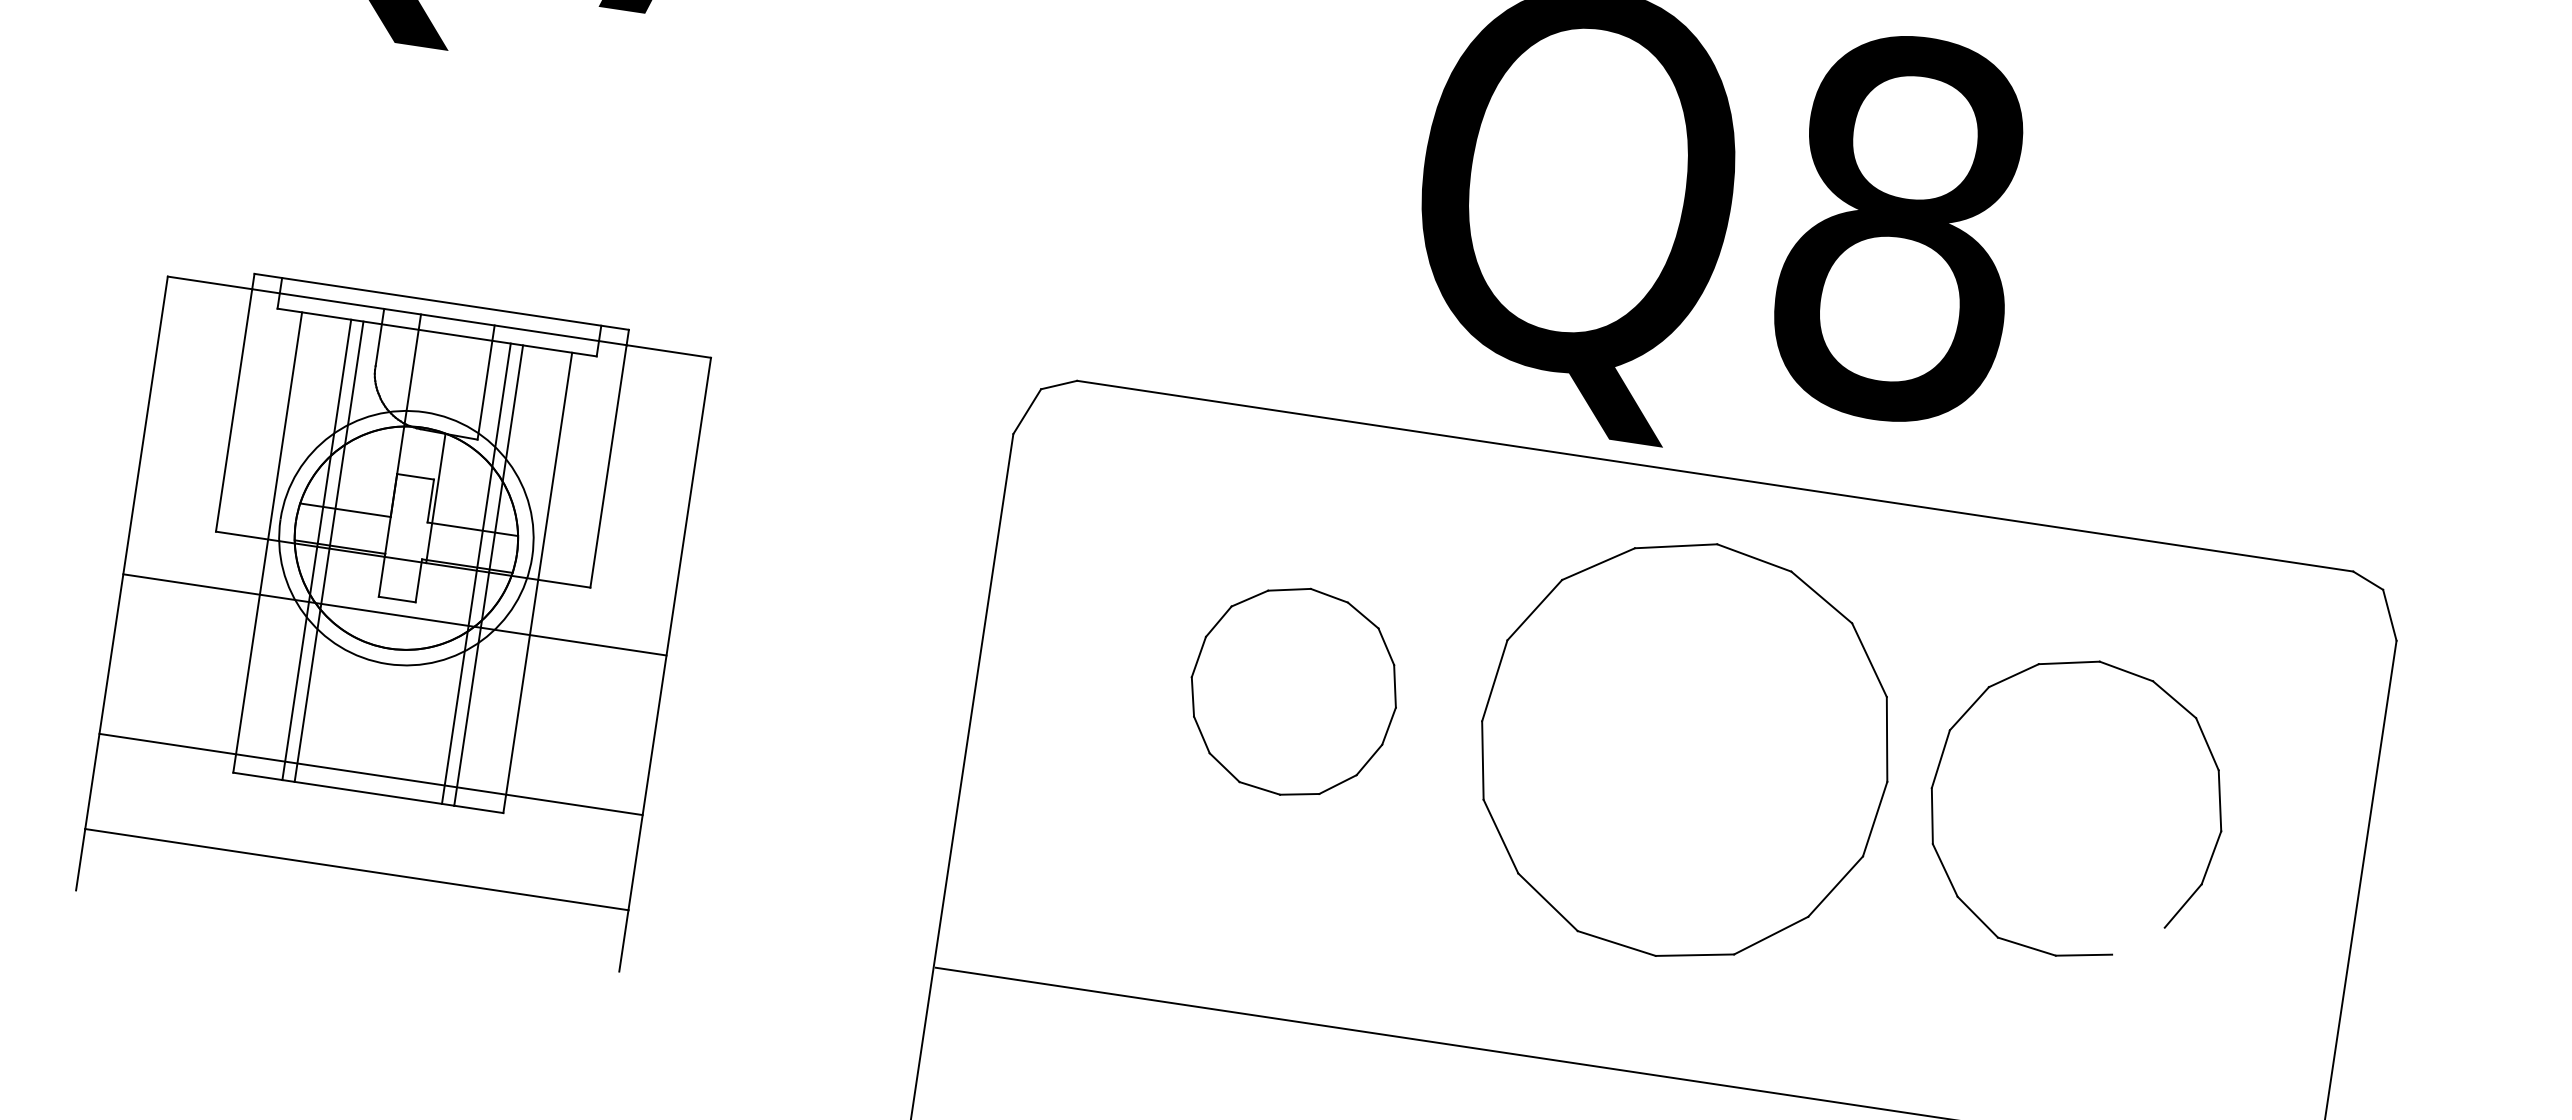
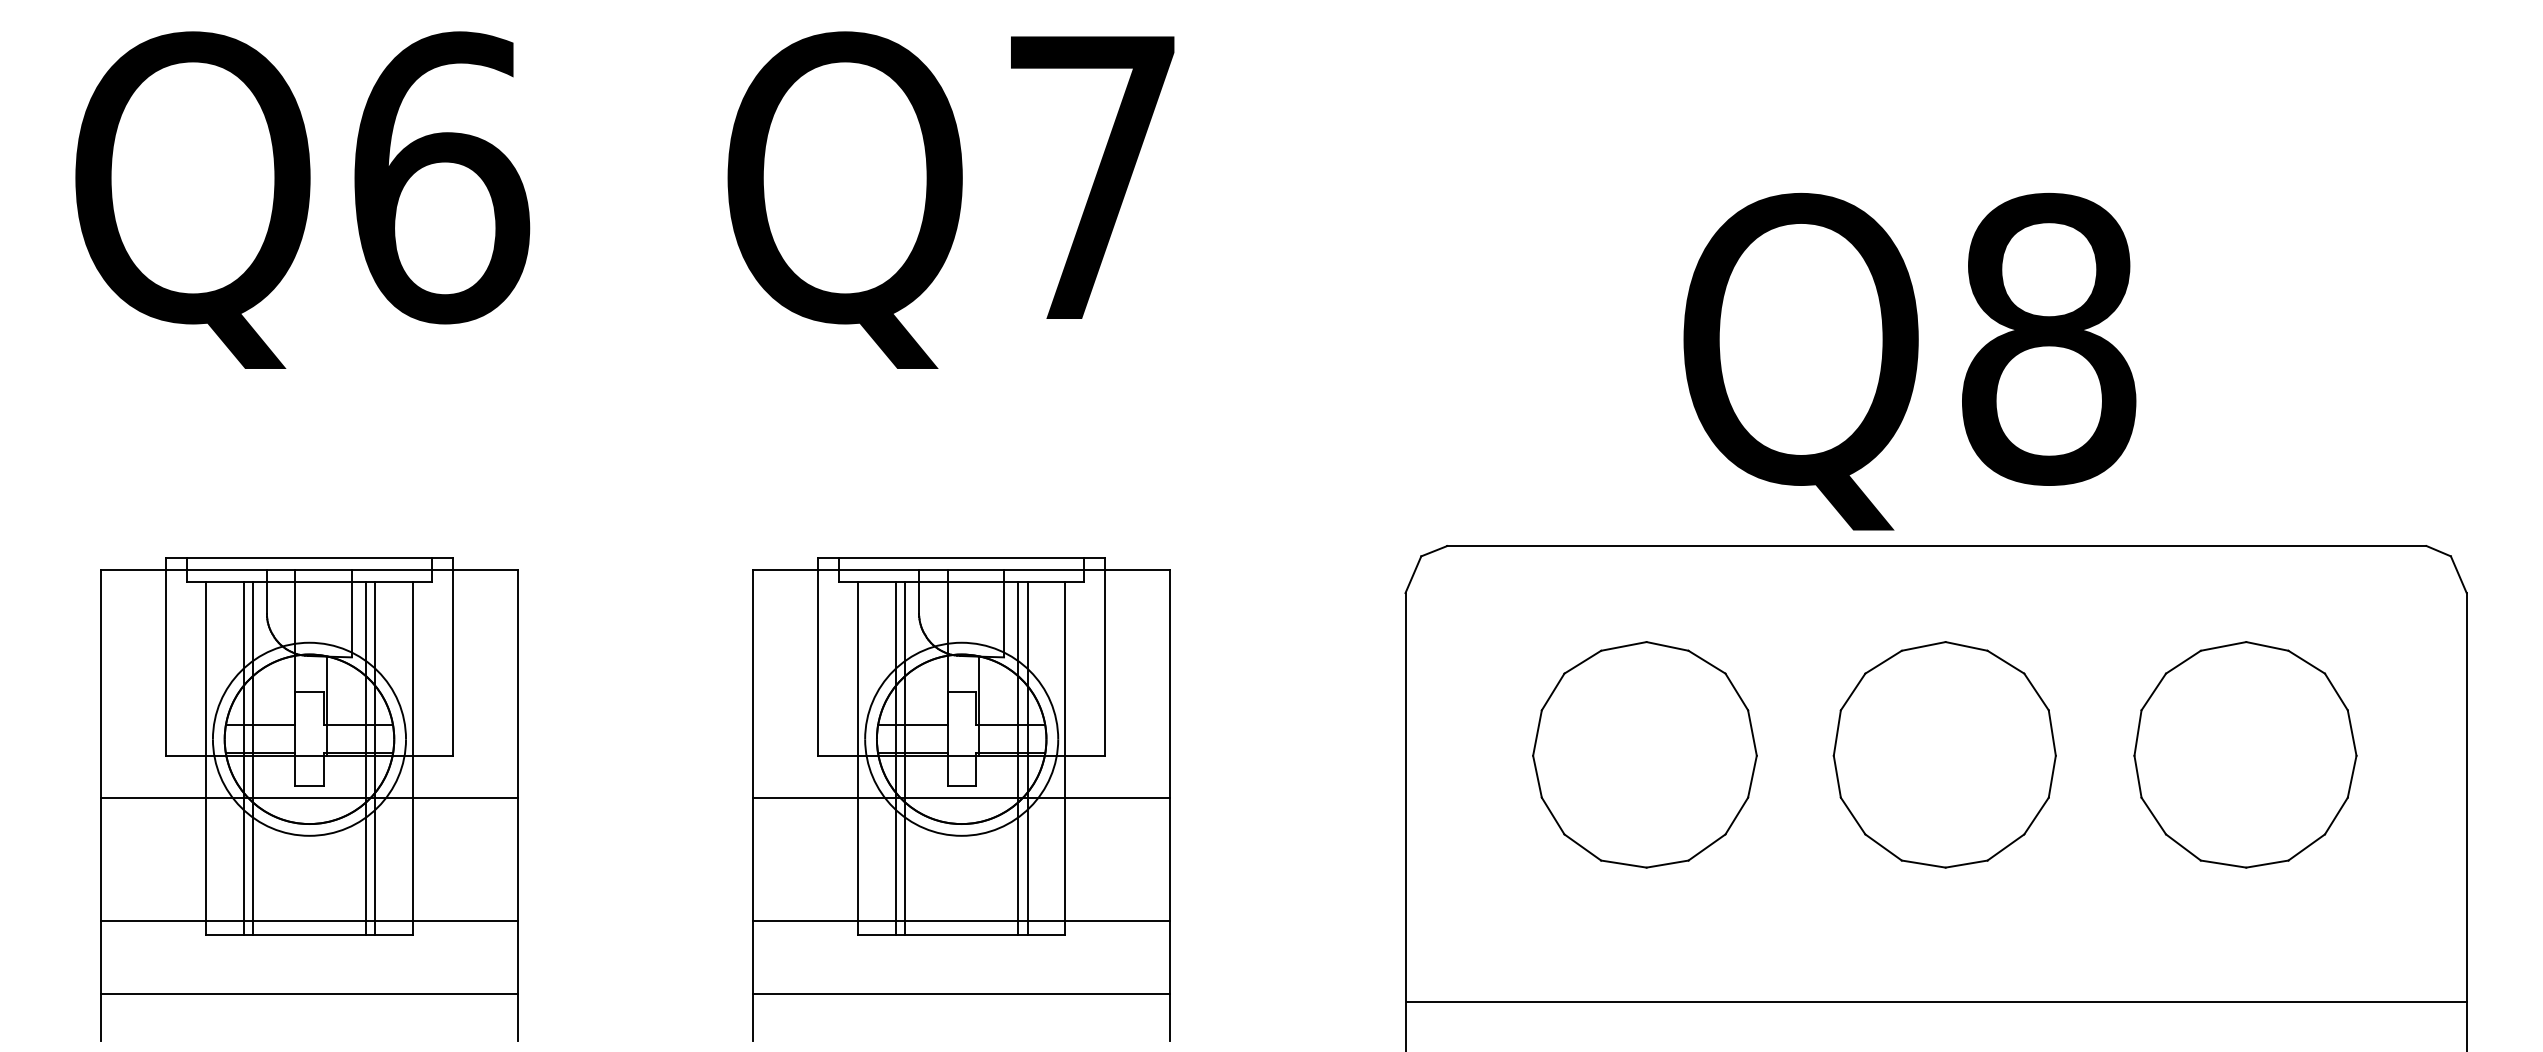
part: (1293, 690) -> (1644, 754), size x1.43
part: (1684, 749) -> (1944, 754), size x0.71
line: (2138, 941) -> (2306, 847), added

